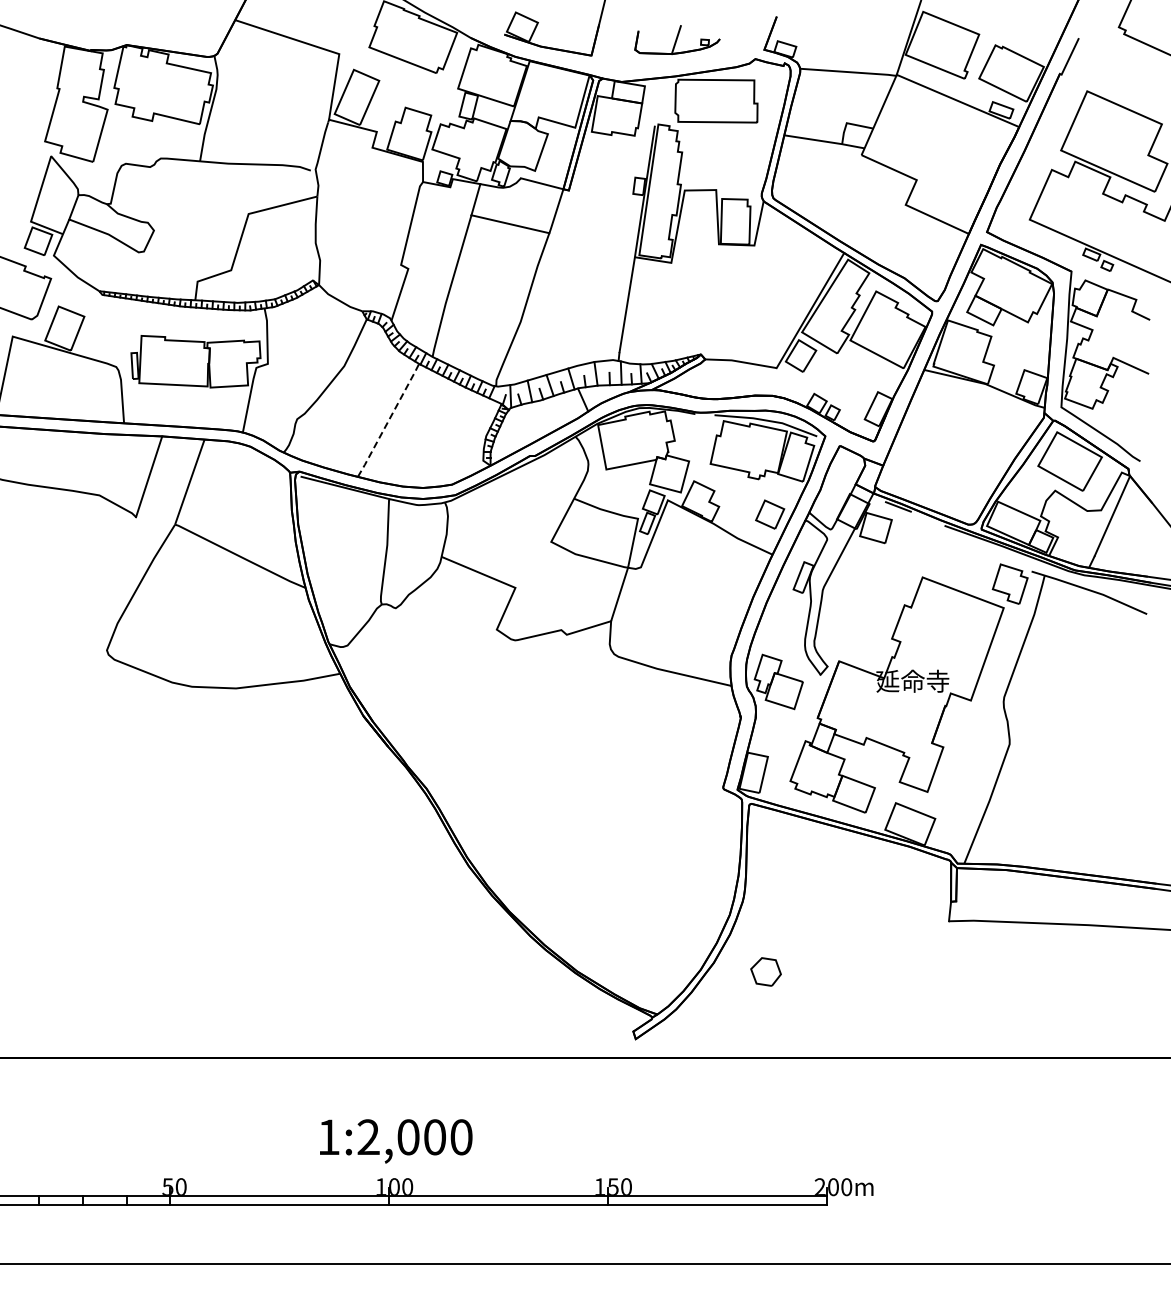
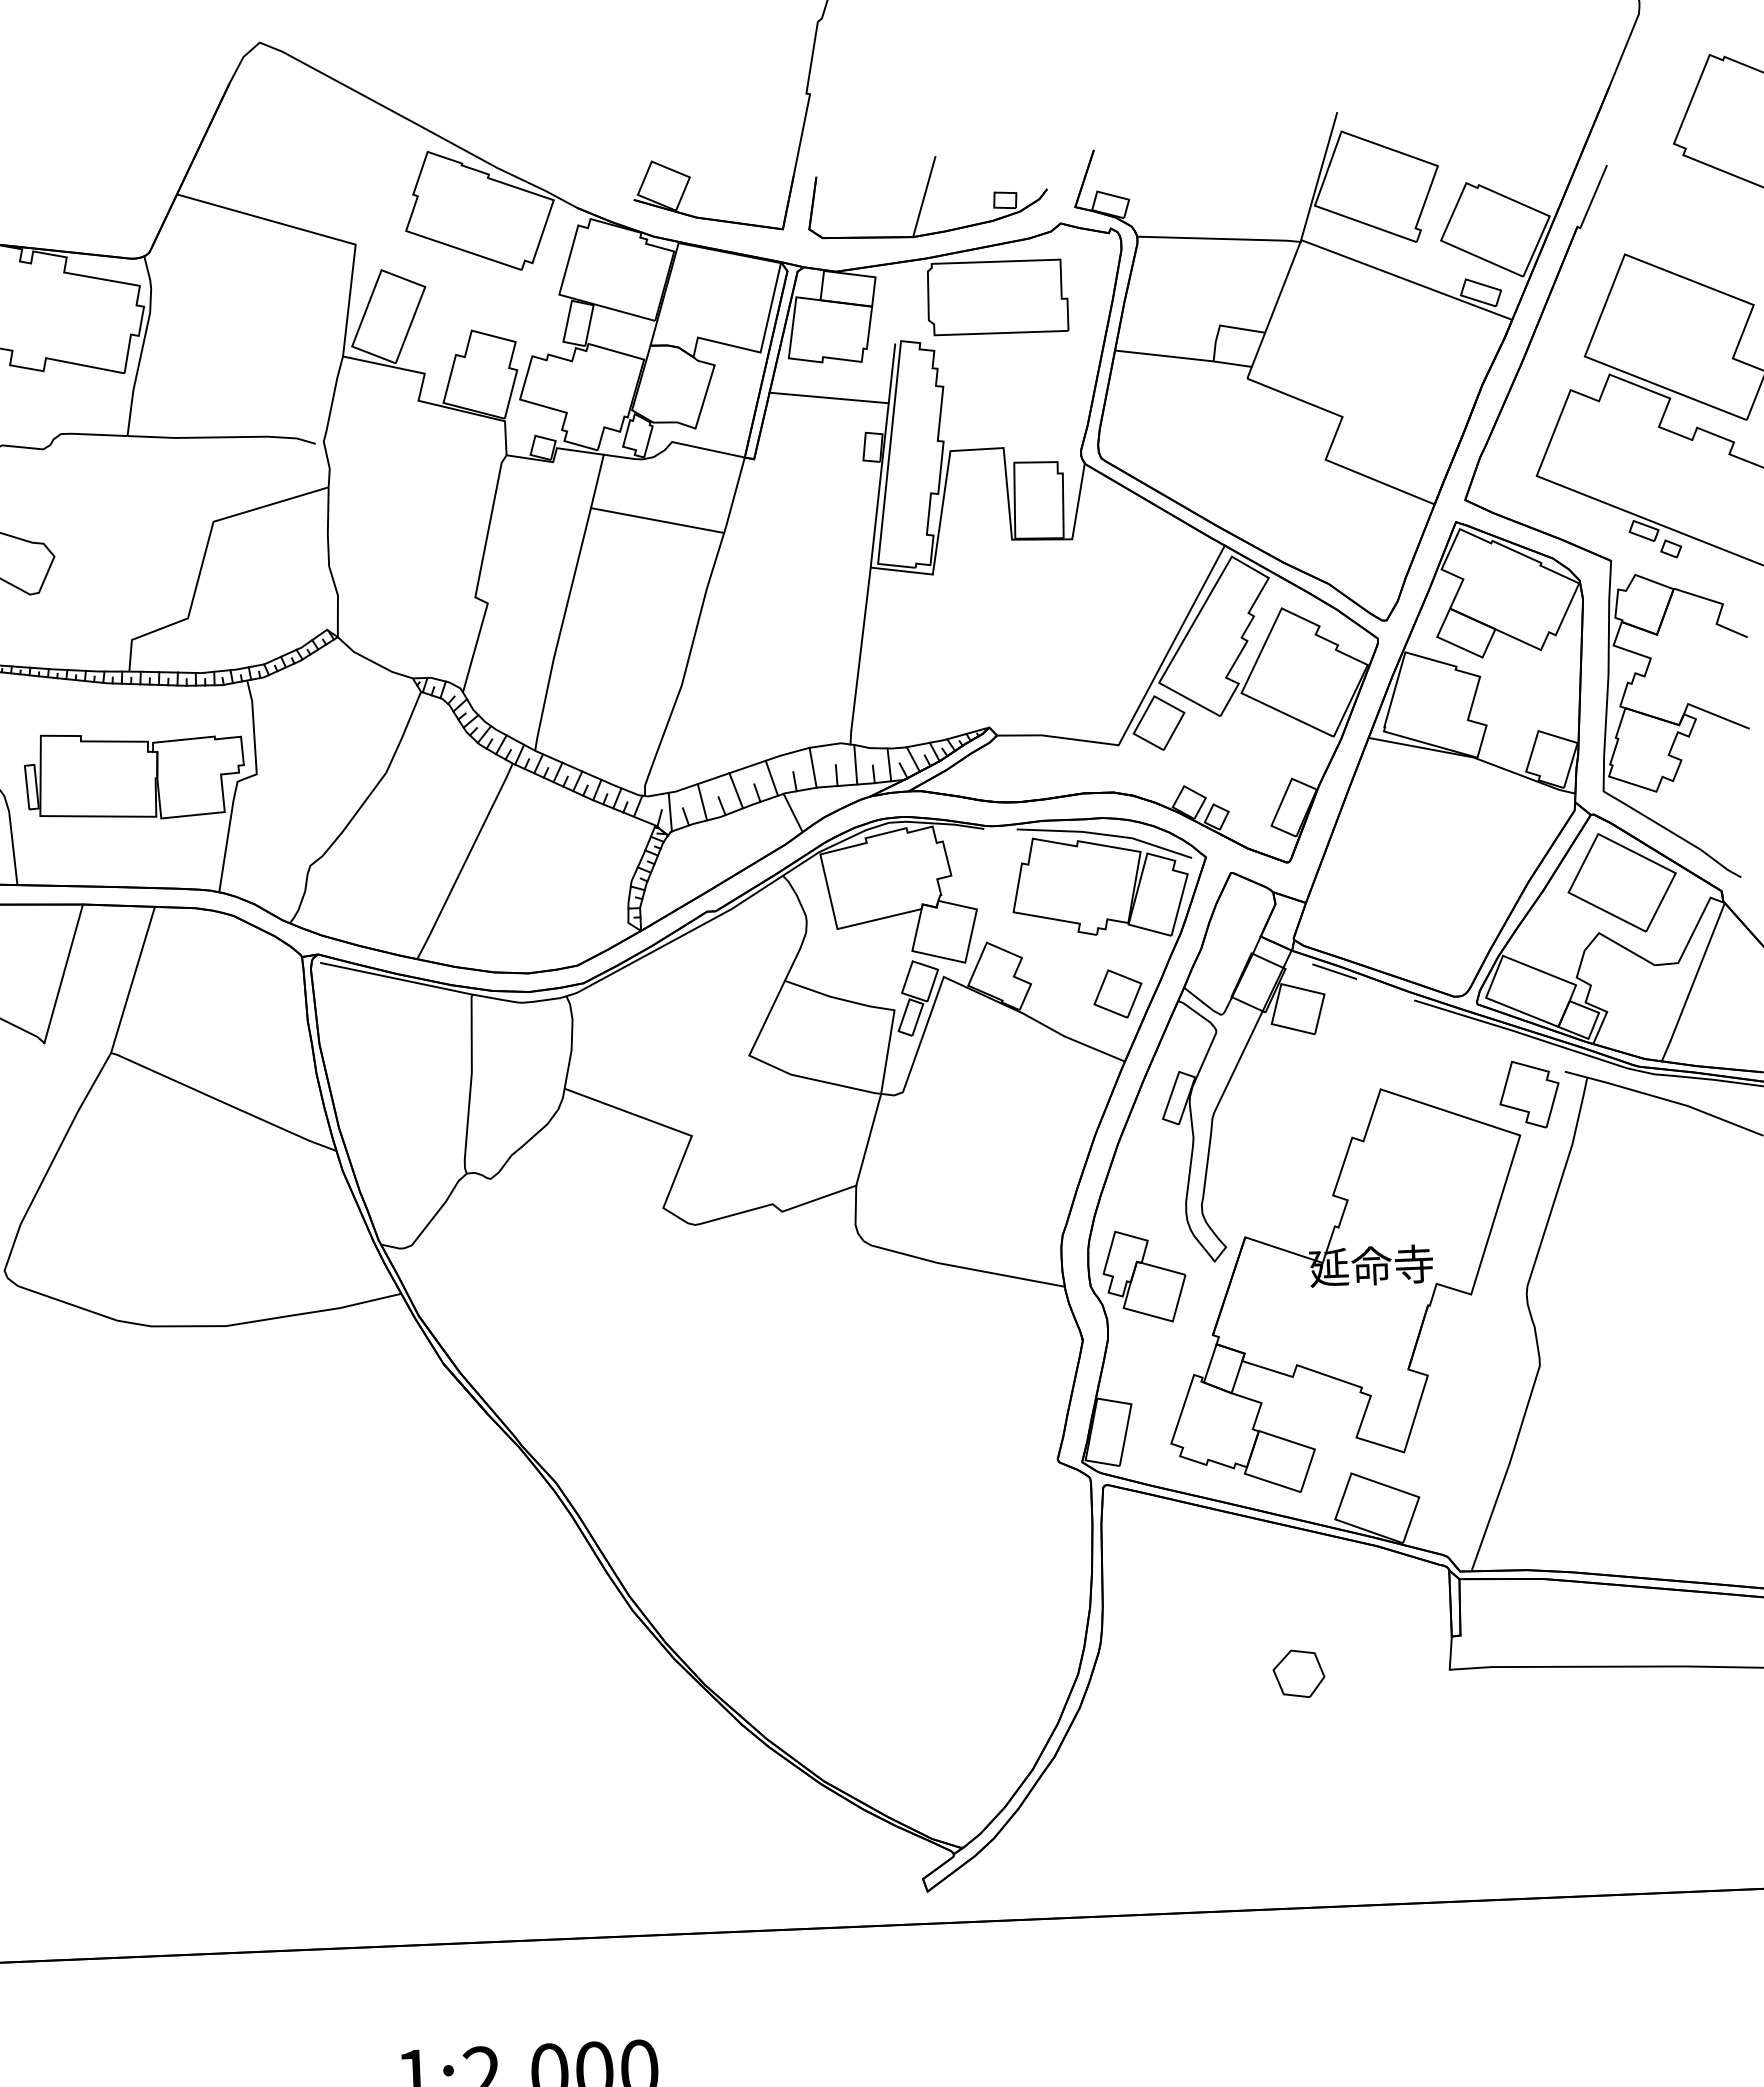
part: (677, 39) -> (927, 195), size x1.67
line: (614, 155) -> (828, 396), added
line: (388, 420) -> (465, 861), dashed -> solid
part: (765, 971) -> (1298, 1673), moved

